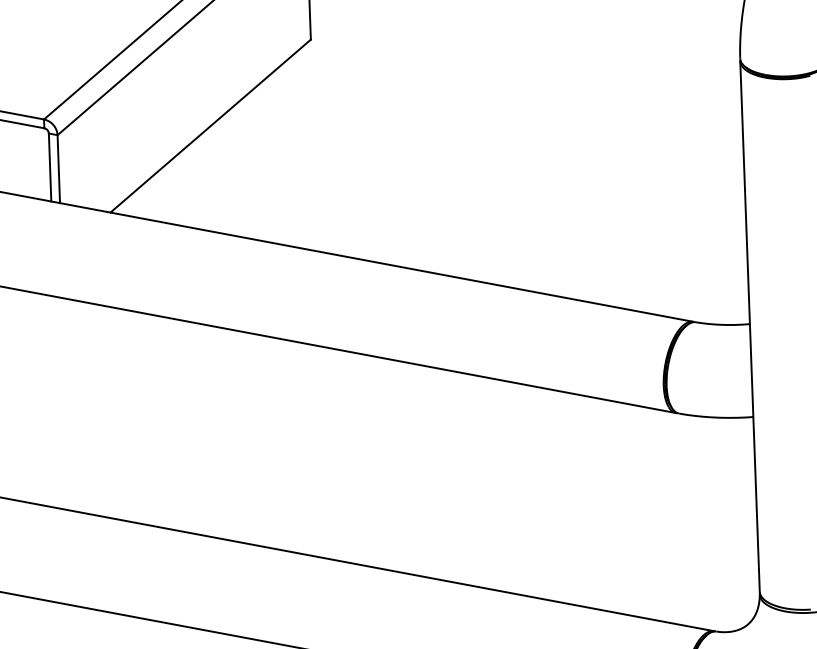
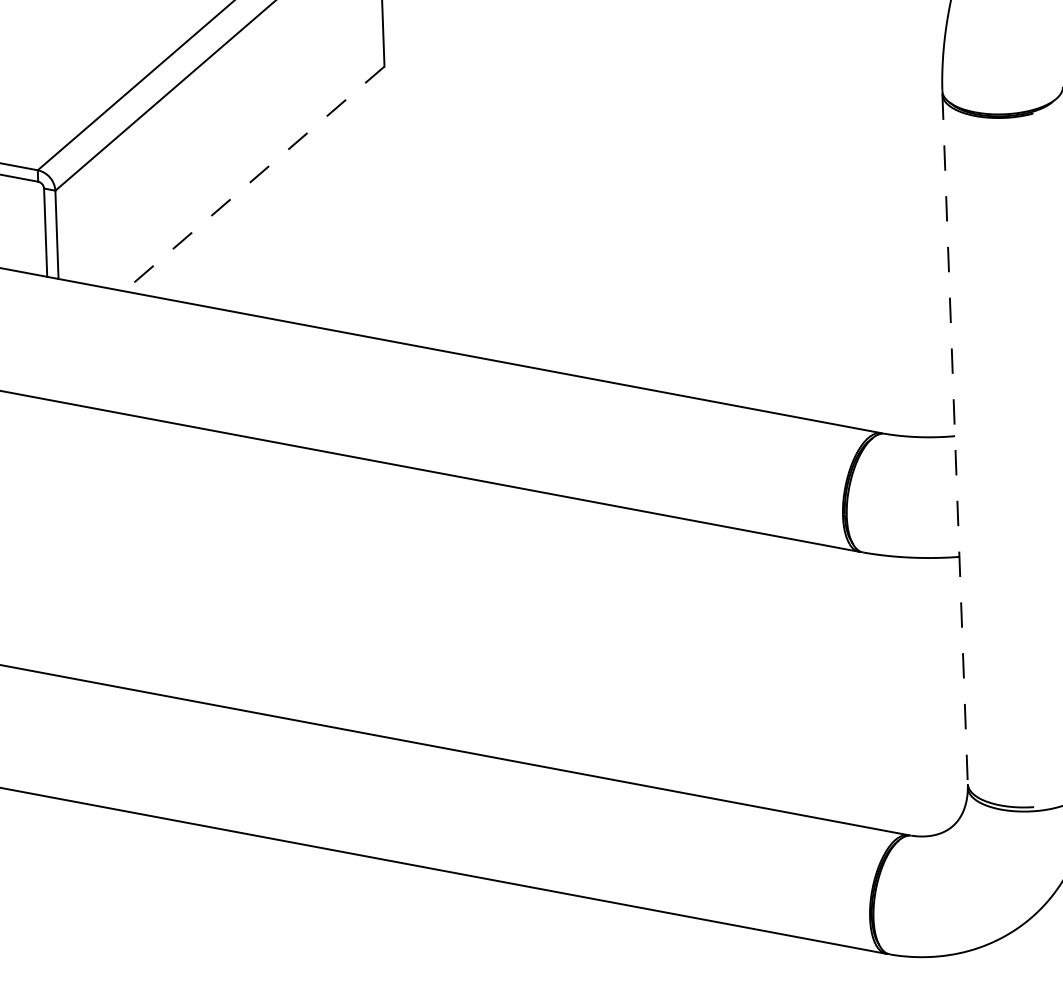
line: (210, 125) -> (254, 178), solid -> dashed
line: (750, 326) -> (955, 439), solid -> dashed

